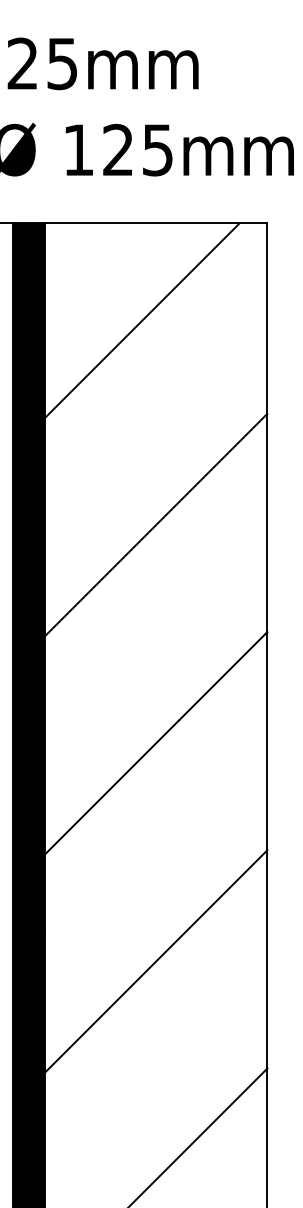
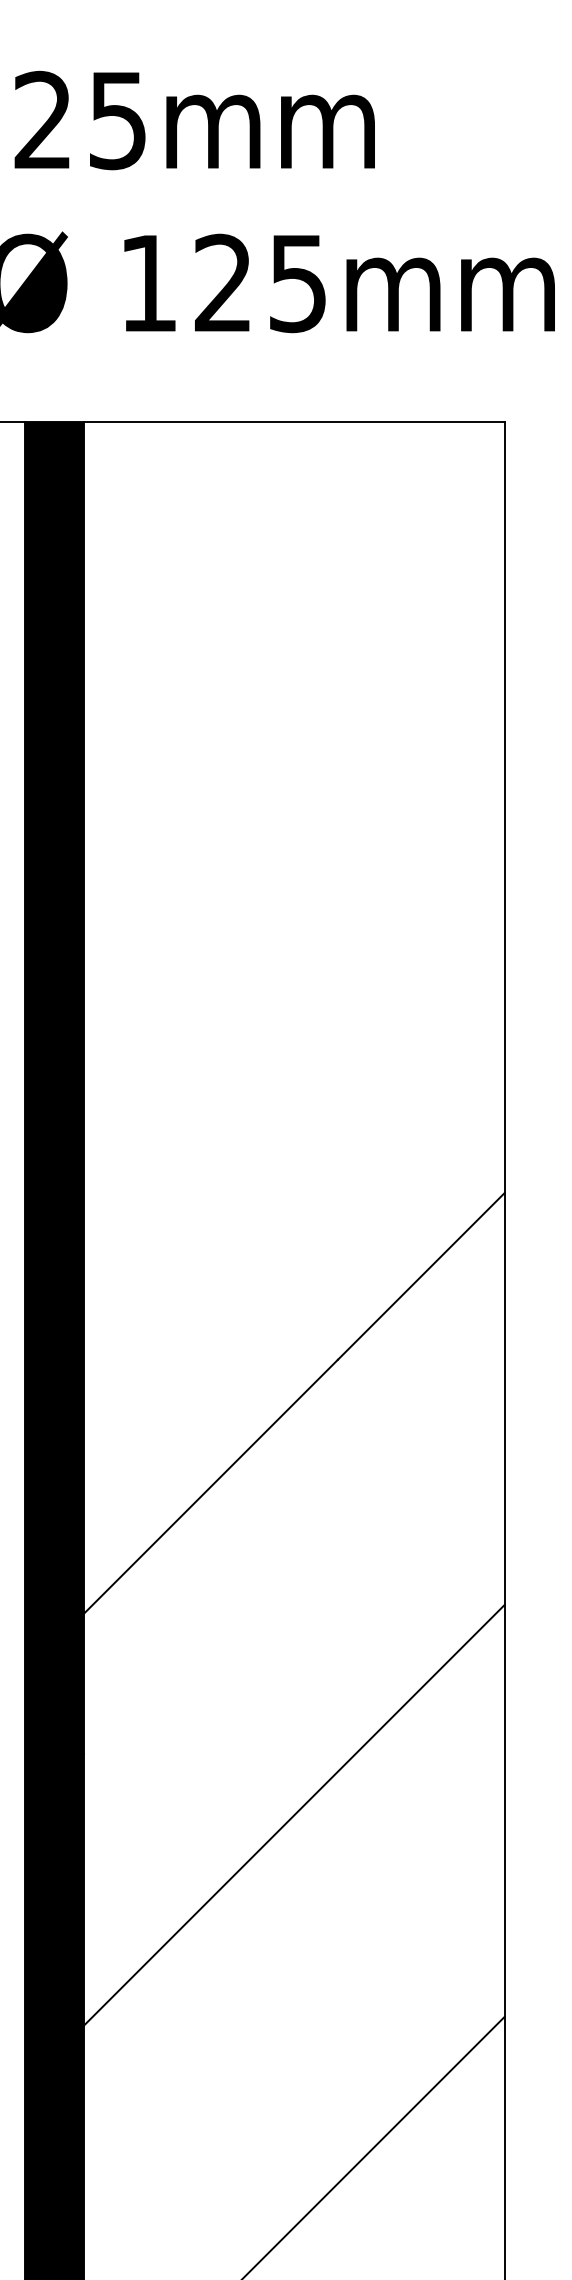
line: (141, 320) -> (267, 604), removed
line: (155, 524) -> (293, 989), removed

